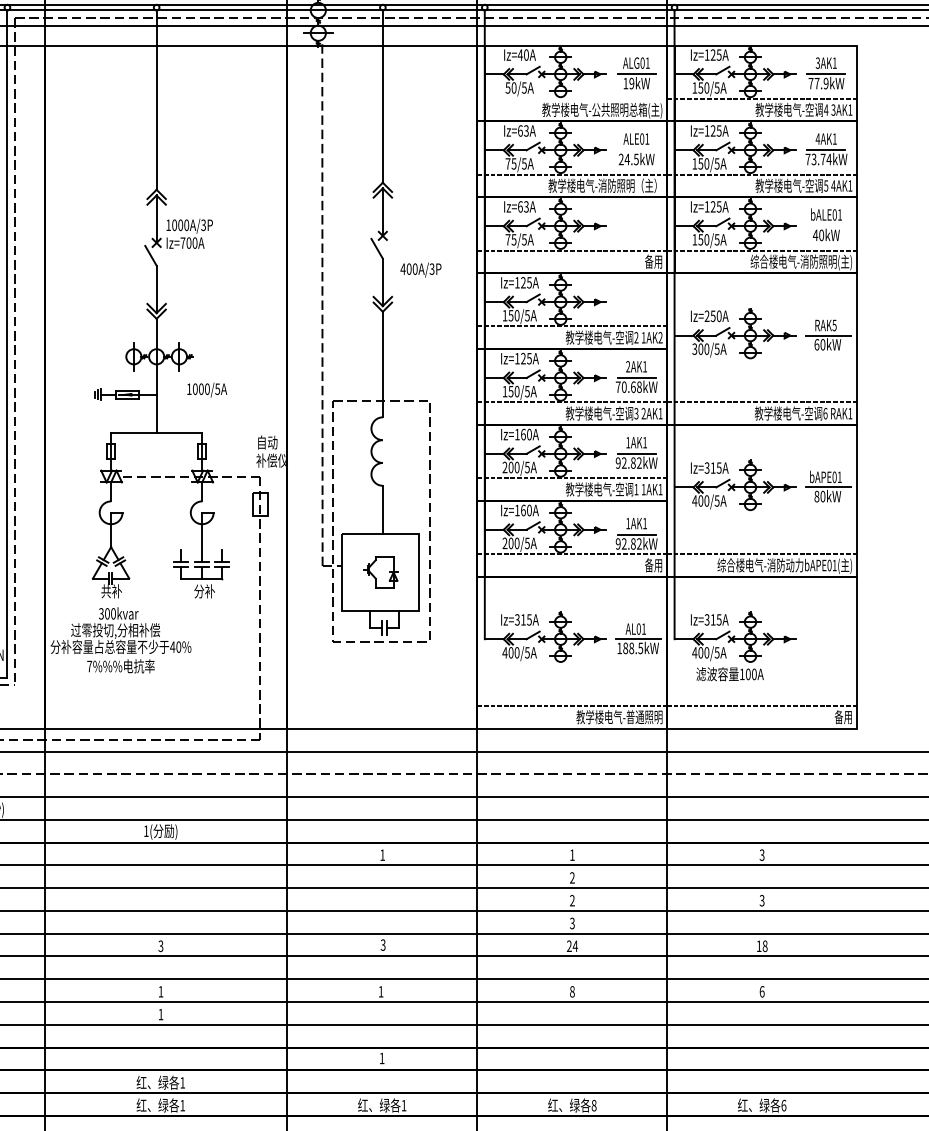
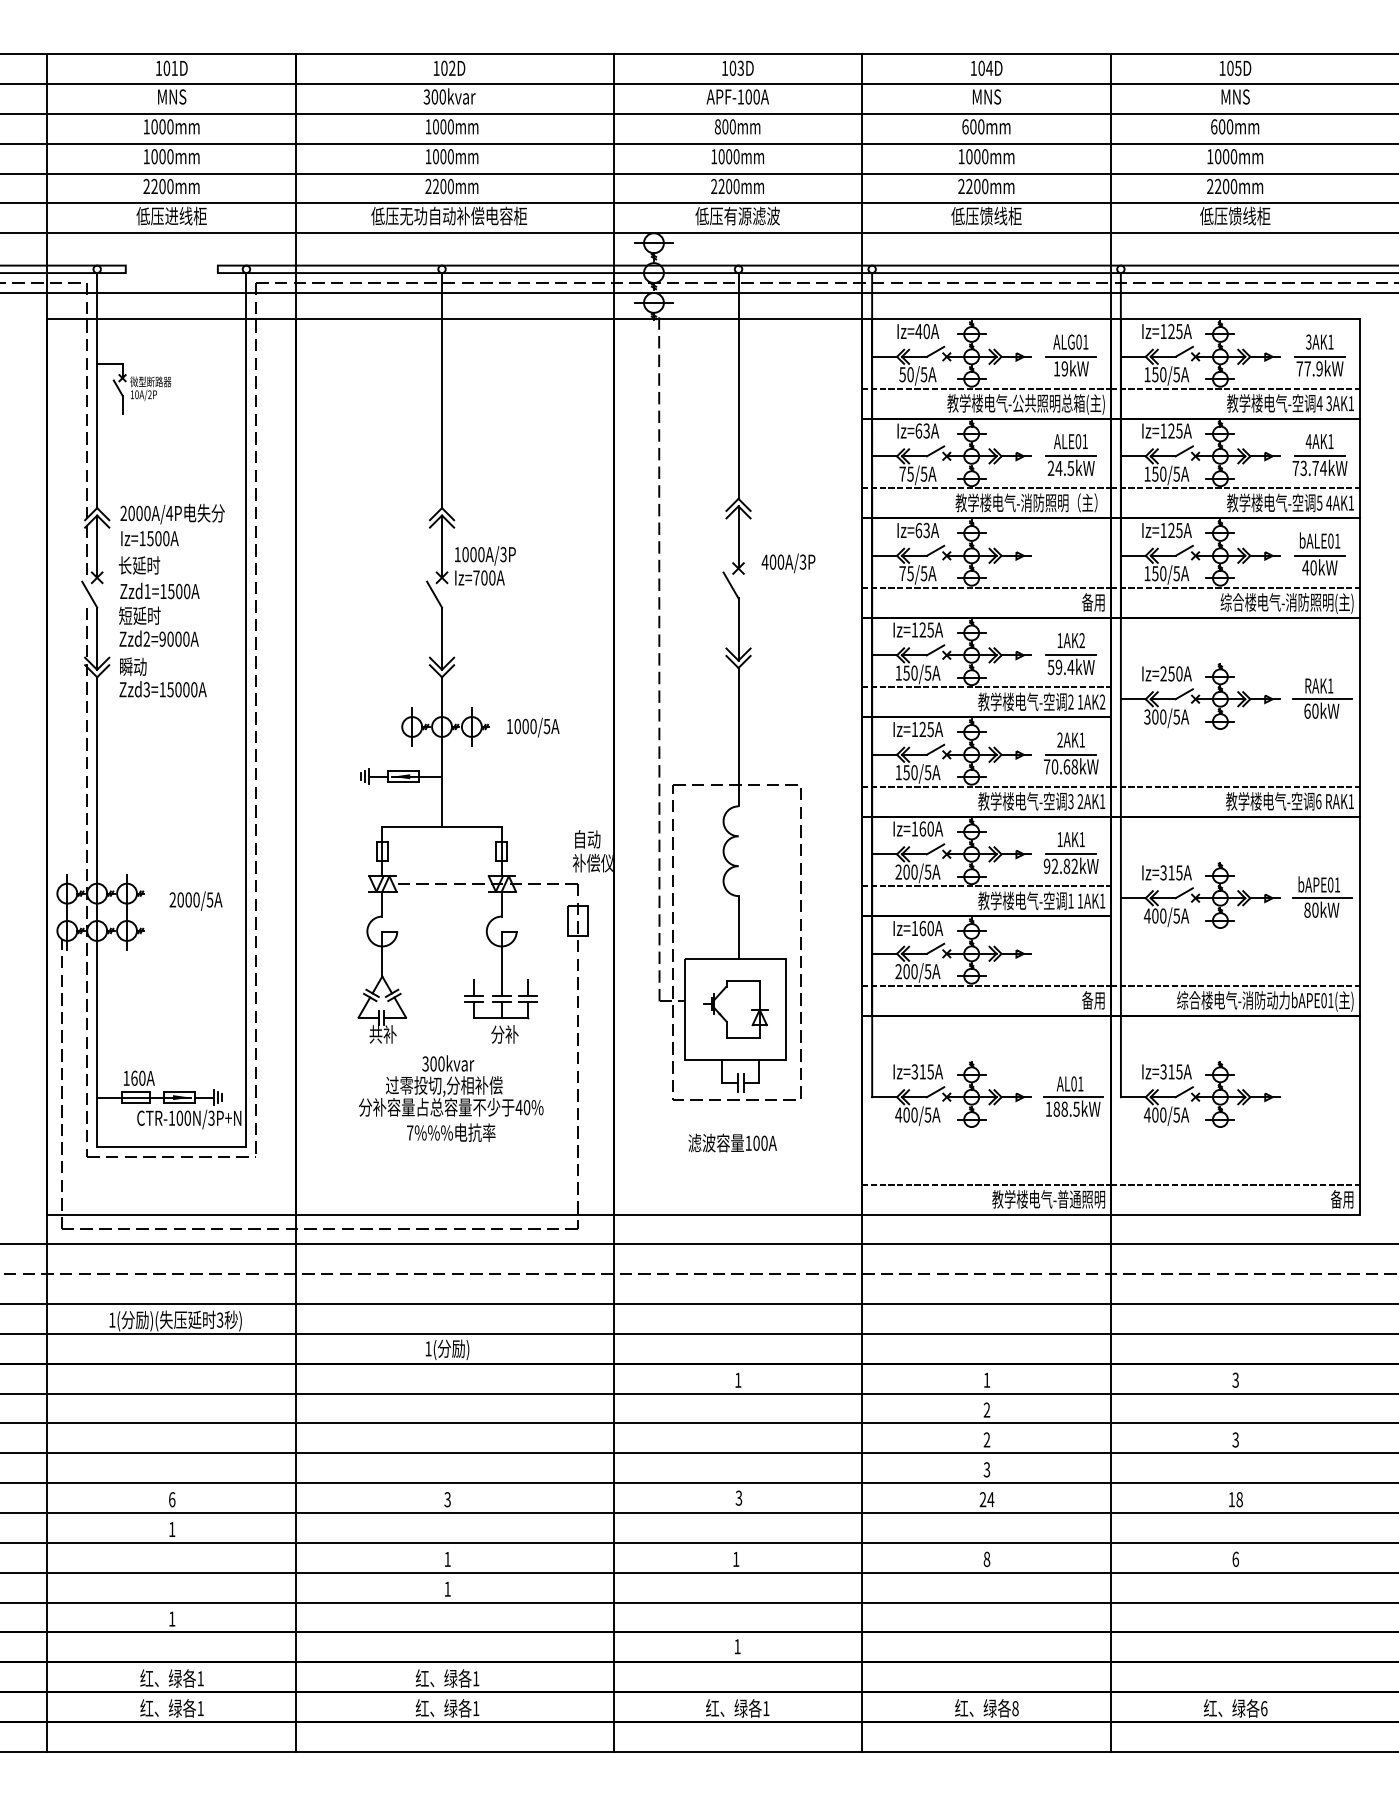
line: (572, 98) -> (986, 388), added
line: (636, 150) -> (1071, 456), added
line: (826, 225) -> (1319, 555), added
text: (420, 270) -> (788, 563), moved
part: (636, 300) -> (1070, 653), added
text: (834, 325) -> (1330, 685), RAK5 -> RAK1
text: (207, 389) -> (533, 727), moved
part: (636, 533) -> (1070, 958), removed
part: (380, 572) -> (735, 1009), size x1.43
text: (121, 640) -> (451, 1098), moved
text: (729, 673) -> (732, 1142), moved

